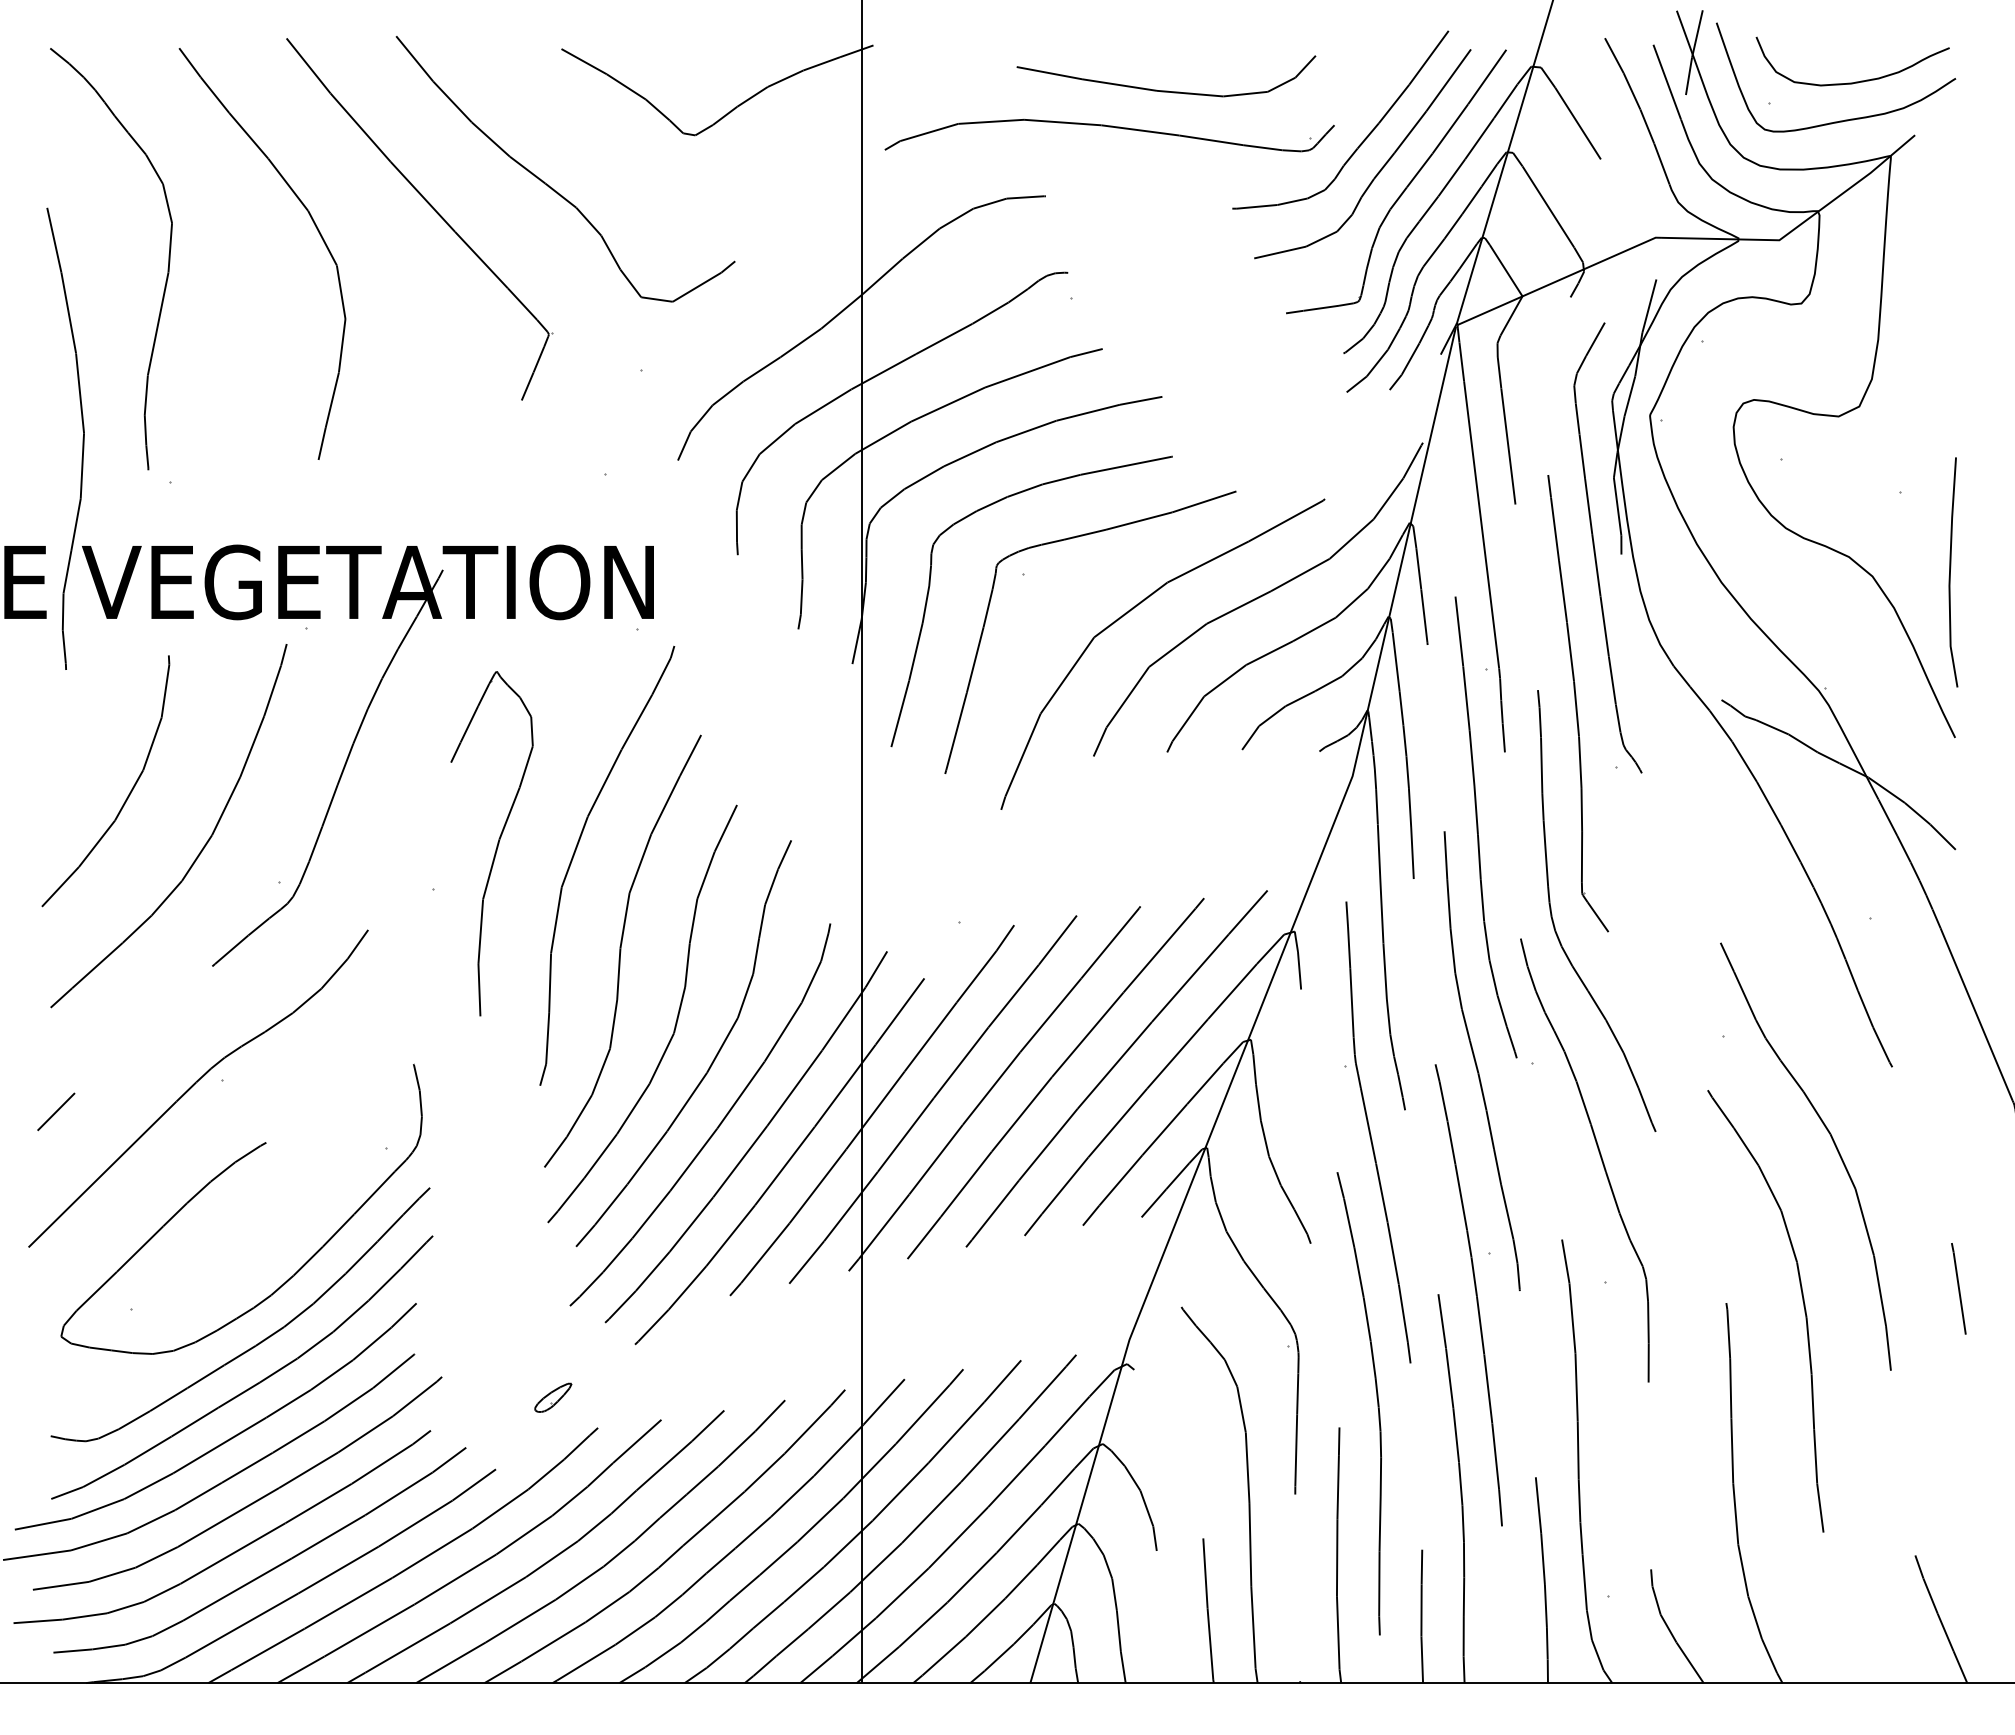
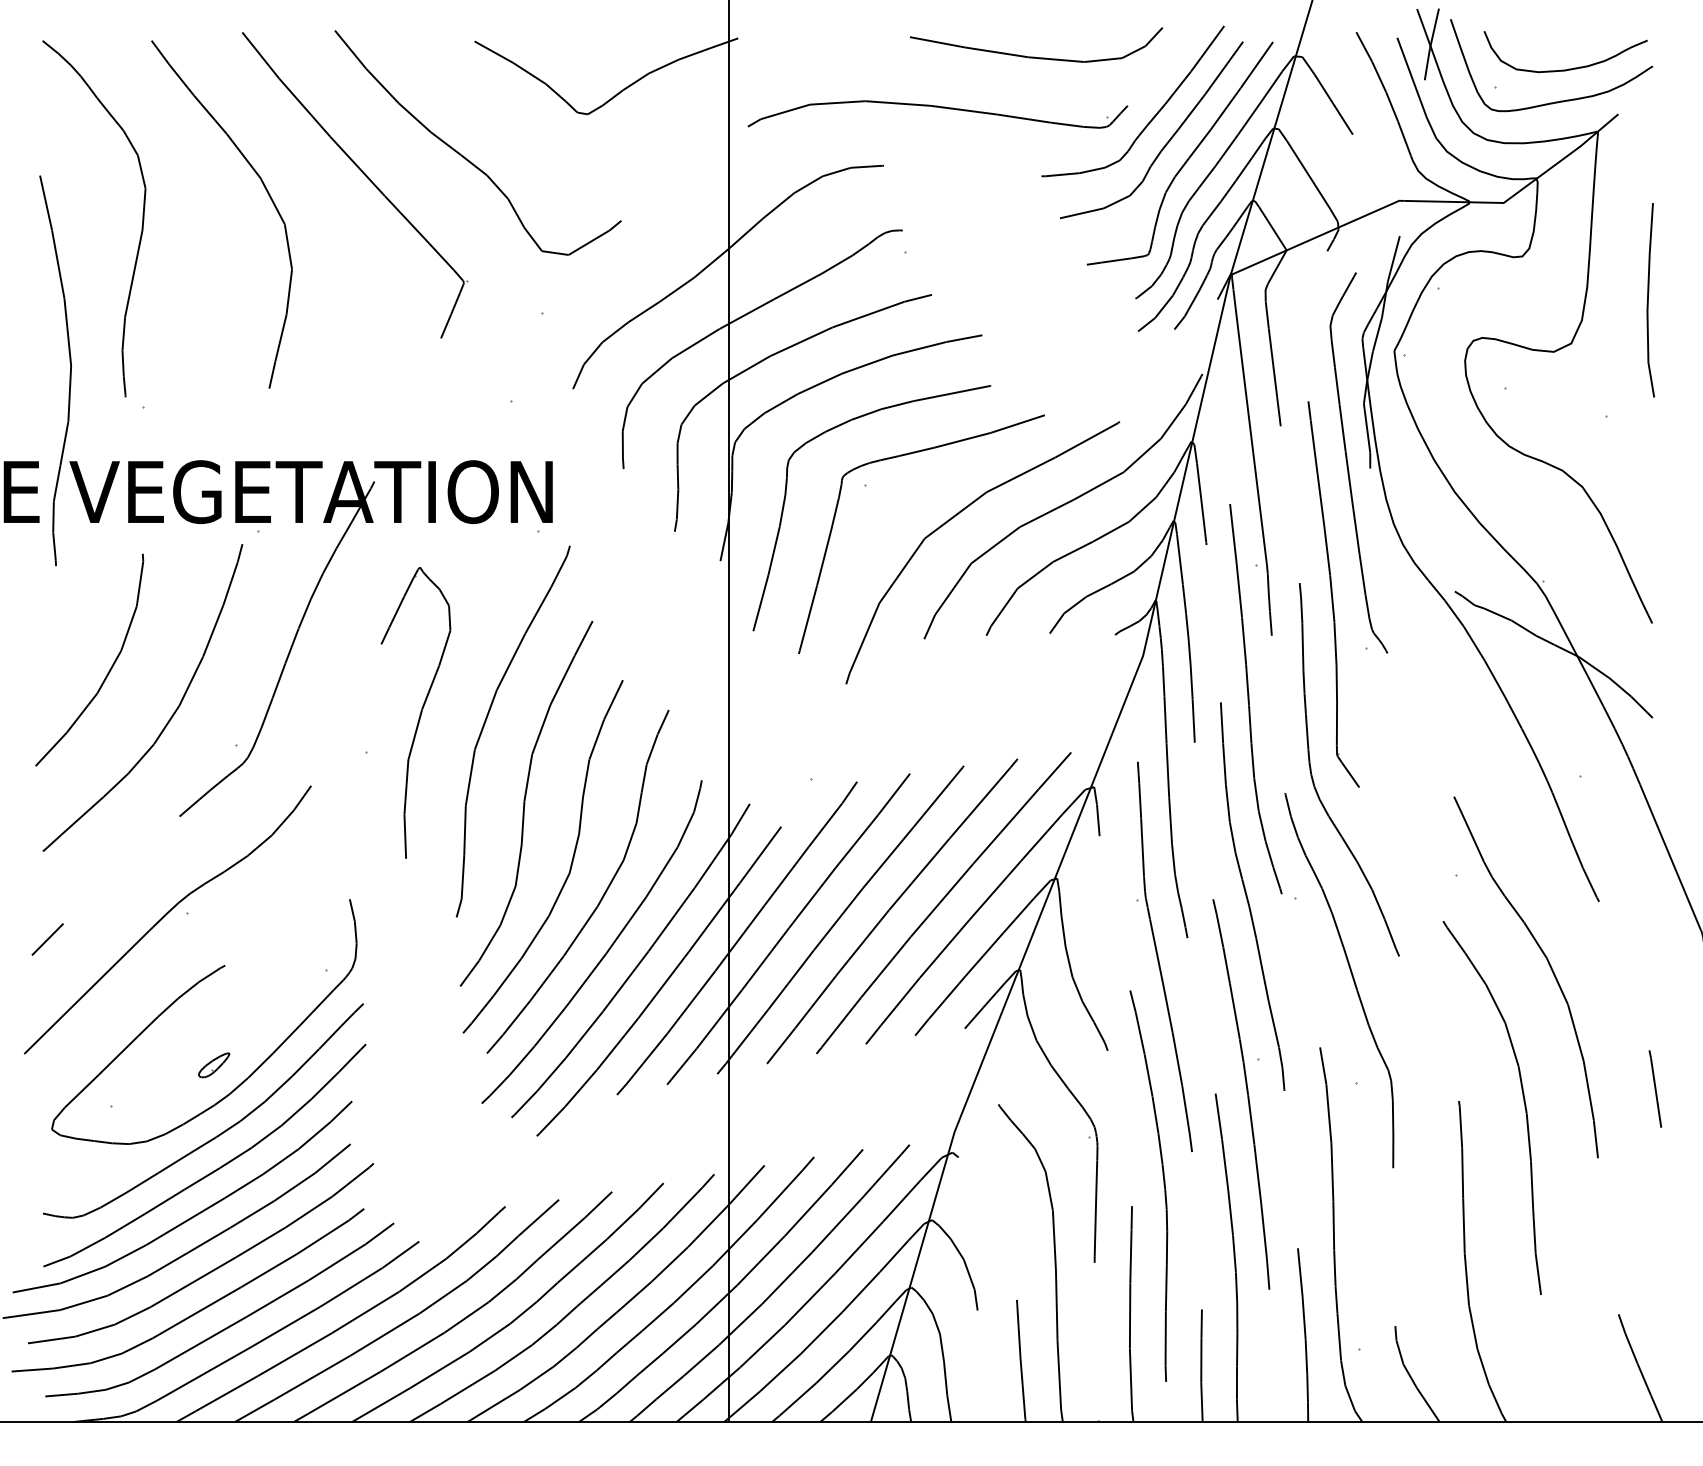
curve: (1166, 90) -> (1036, 56), moved
line: (1950, 572) -> (1648, 300), moved
part: (553, 1397) -> (214, 1065), moved

